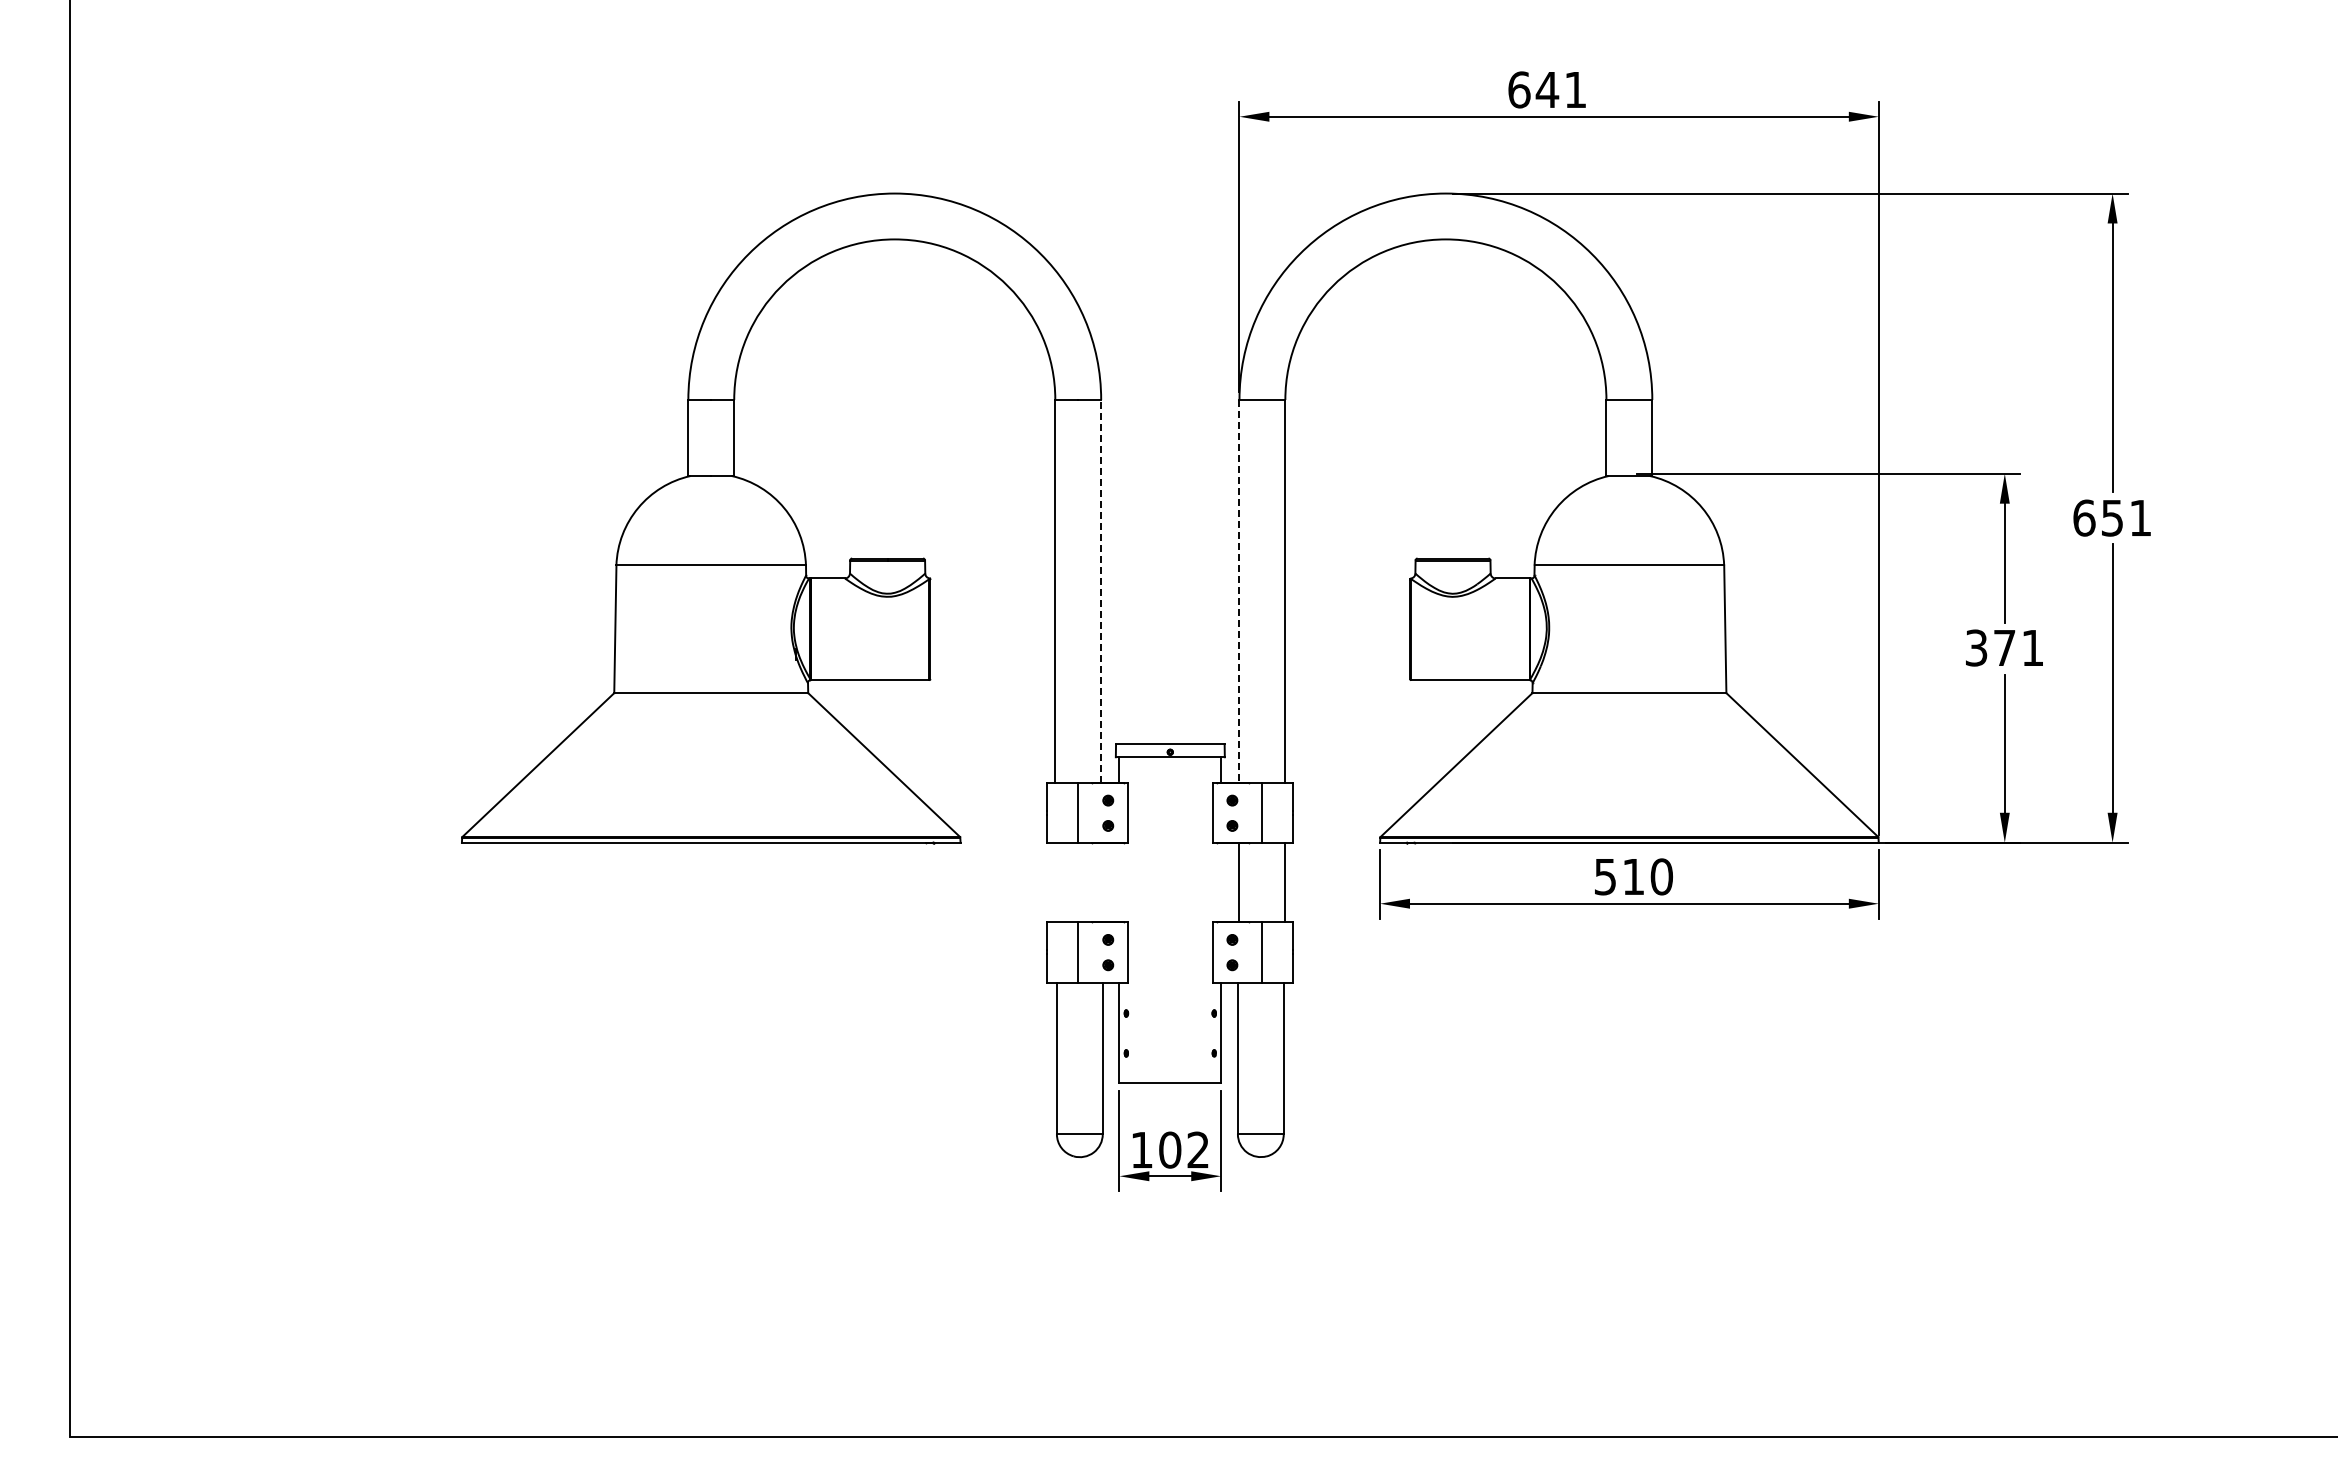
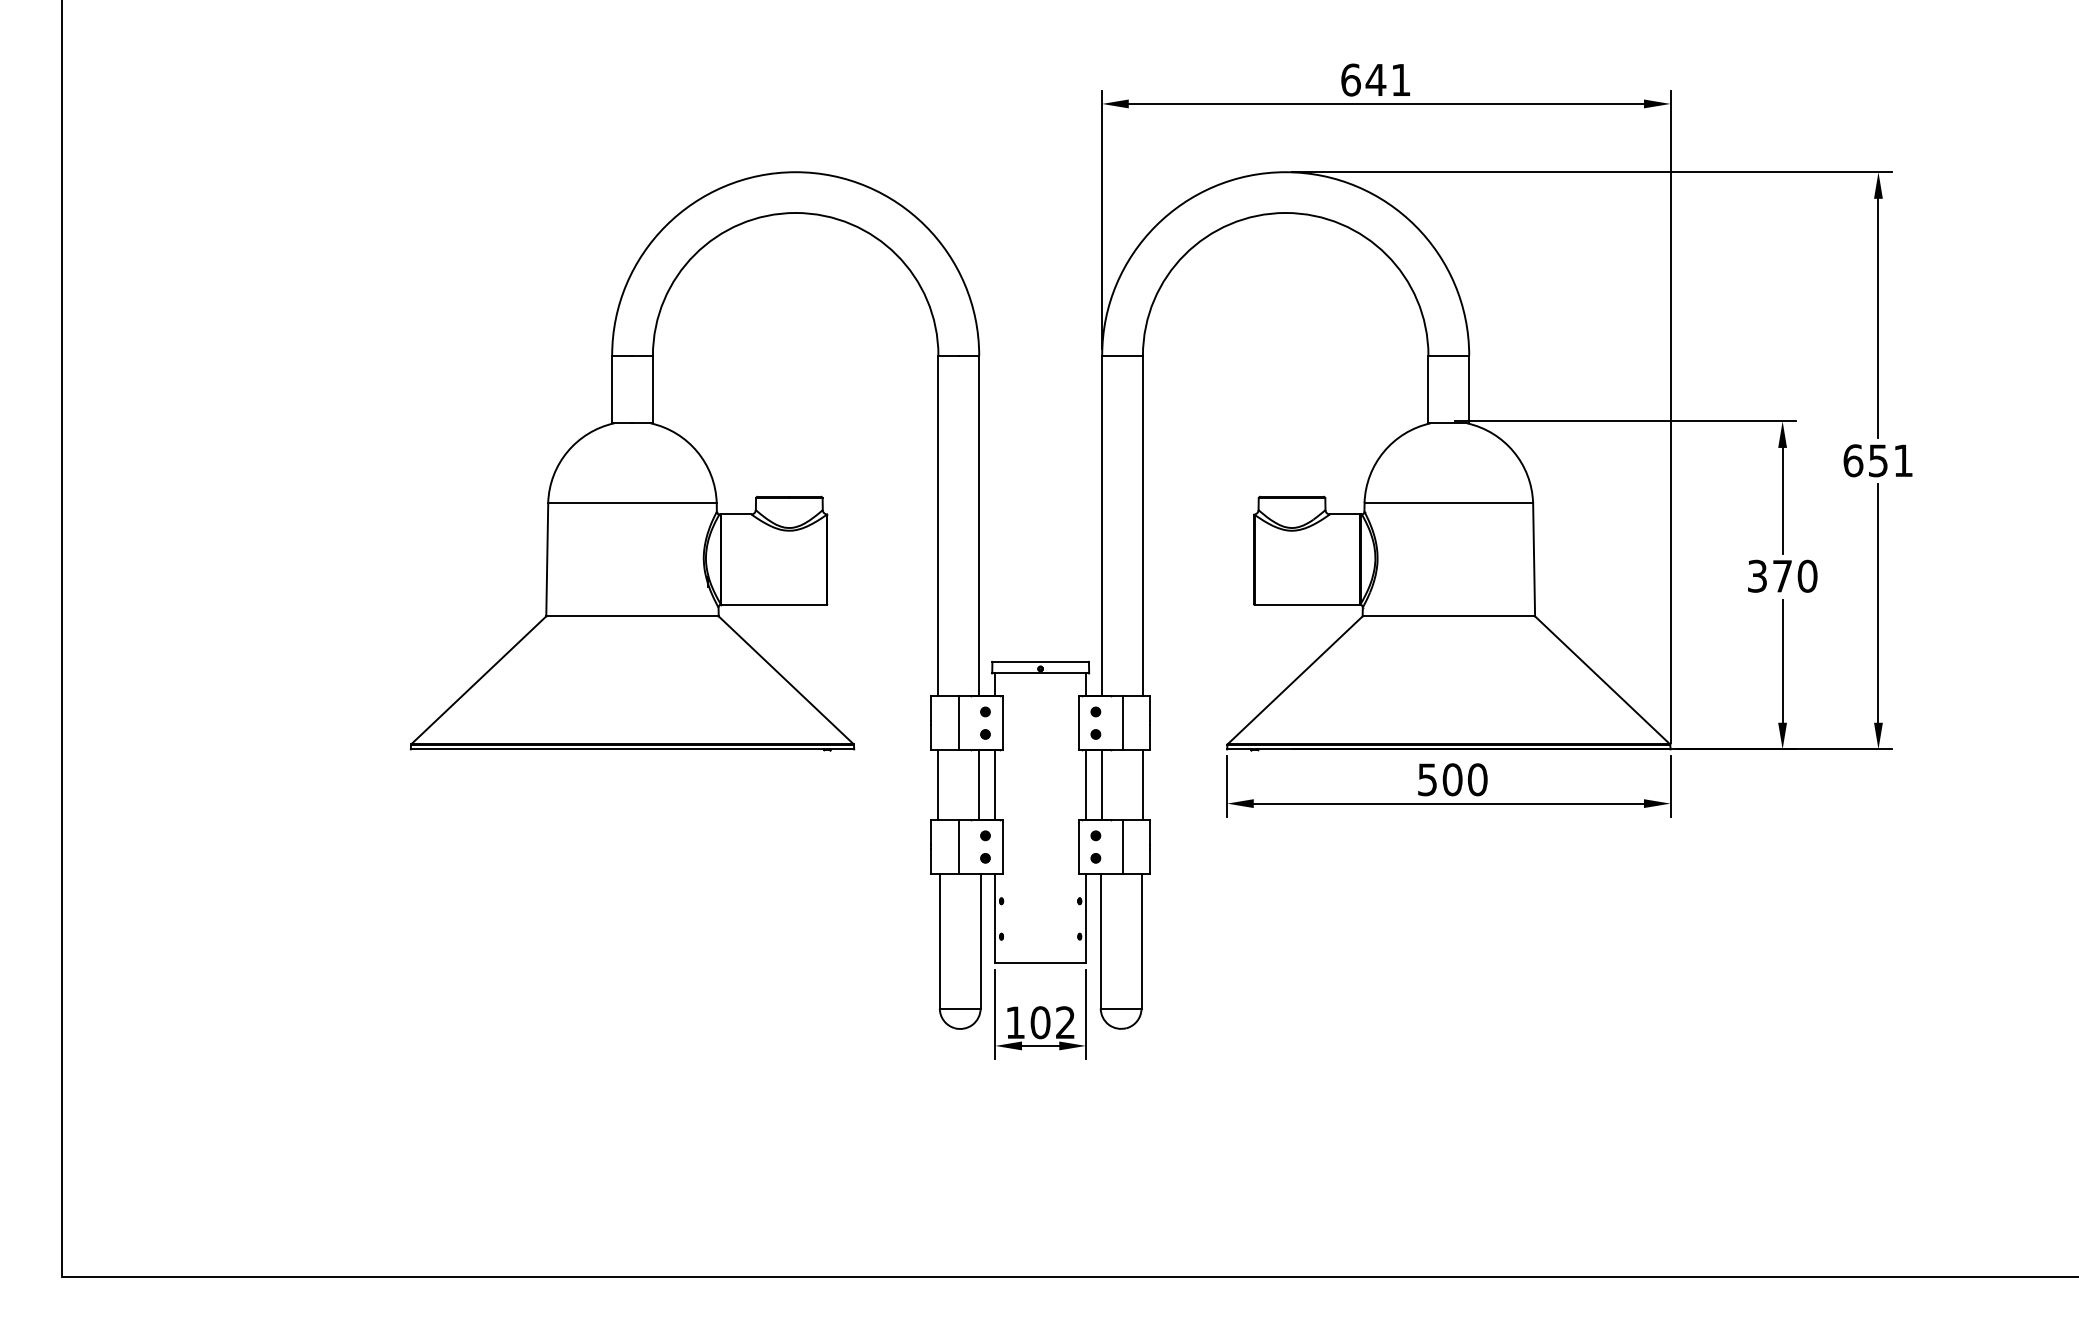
line: (1101, 591) -> (979, 526), dashed -> solid
line: (1239, 591) -> (1102, 526), dashed -> solid
text: (2032, 647) -> (1807, 575), 371 -> 370
text: (1633, 876) -> (1452, 779), 510 -> 500
line: (1055, 882) -> (938, 784), added
line: (1101, 882) -> (979, 784), added
line: (1119, 882) -> (995, 784), added
line: (1221, 882) -> (1086, 784), added

